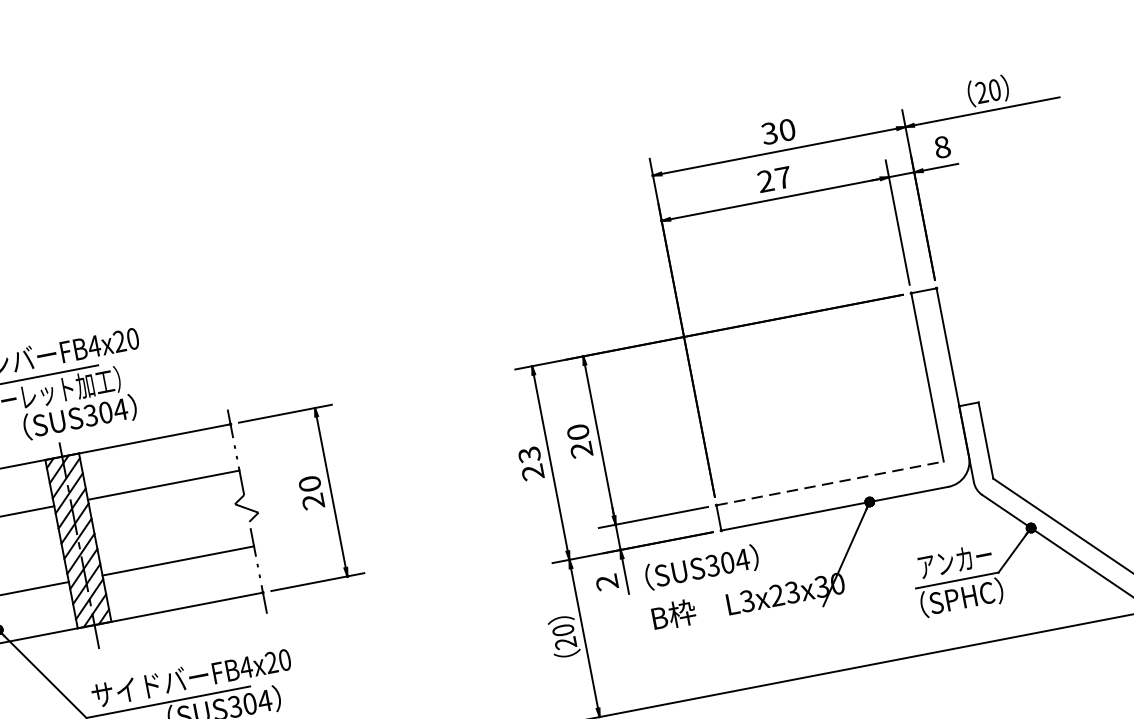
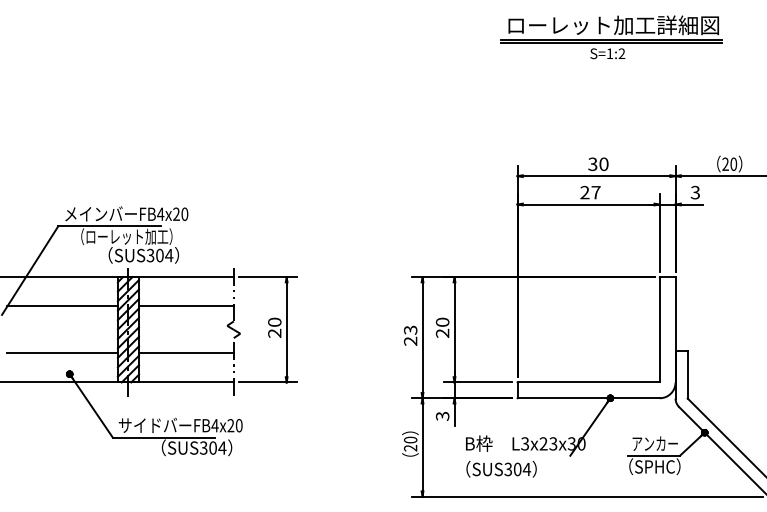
text: (942, 146) -> (695, 192), 8 -> 3
line: (831, 483) -> (589, 382), dashed -> solid
text: (701, 566) -> (501, 468), moved
text: (606, 581) -> (442, 415), 2 -> 3

